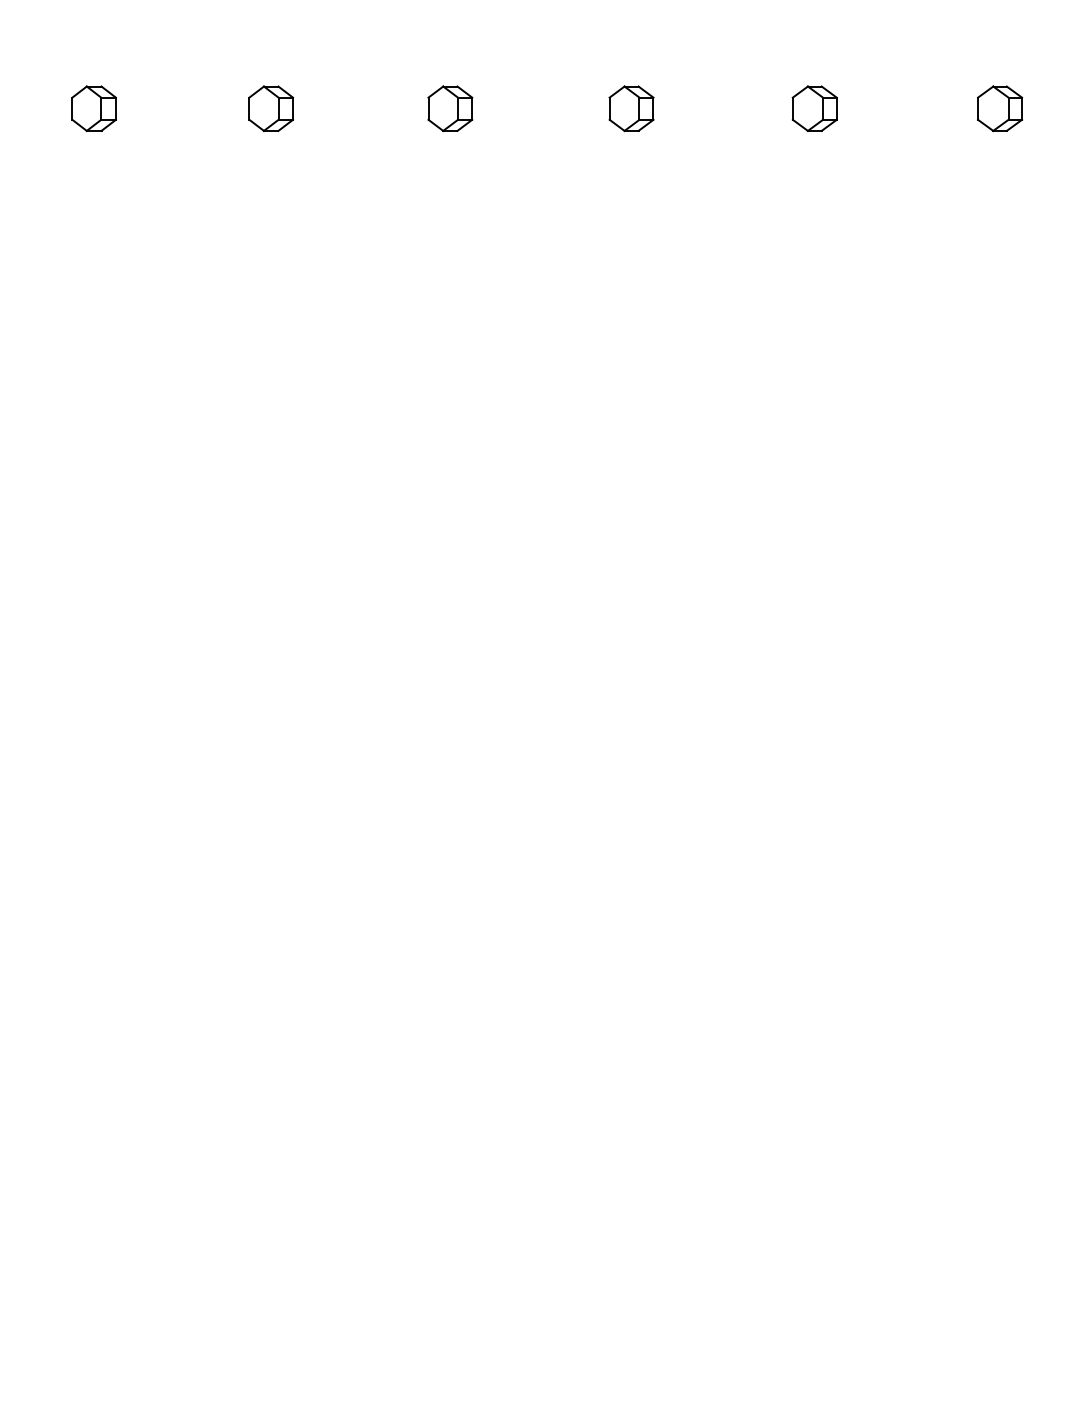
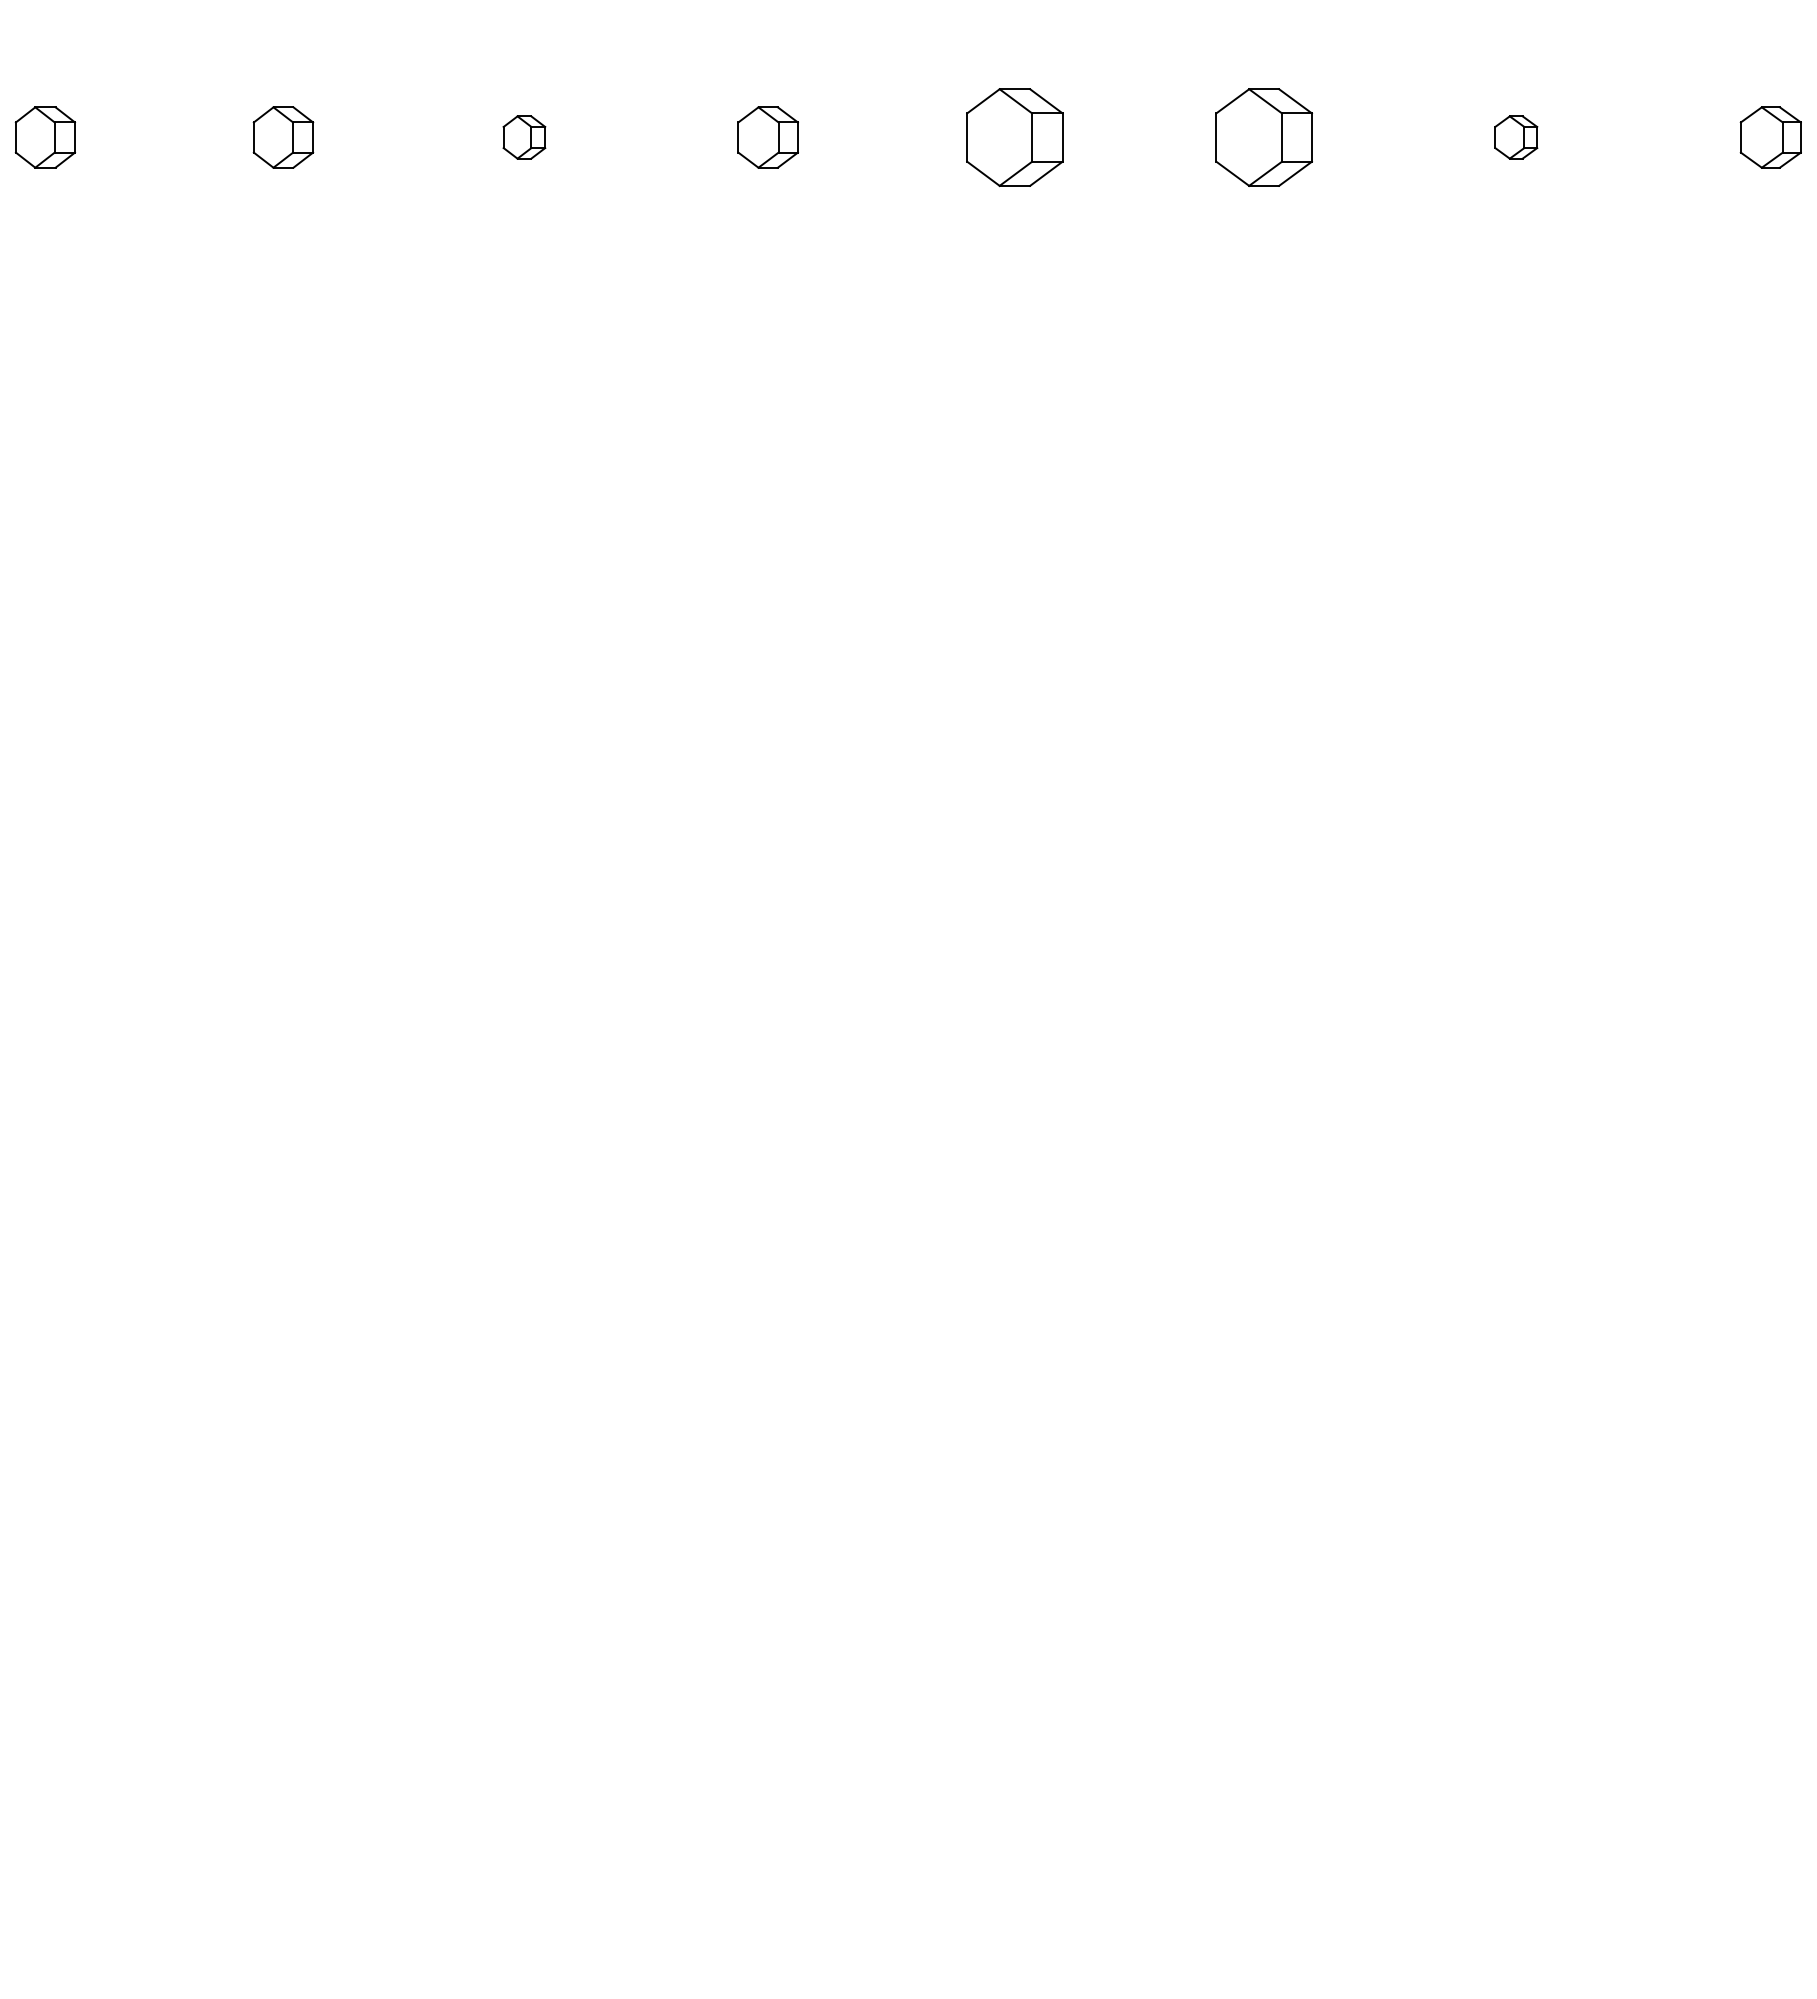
part: (271, 108) -> (524, 137), size x0.7
part: (631, 108) -> (1014, 137), size x1.6
part: (814, 108) -> (1263, 137), size x1.6
part: (1000, 108) -> (1516, 137), size x0.7

